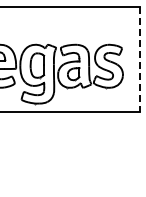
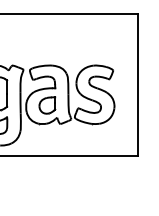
line: (140, 59) -> (138, 85), dashed -> solid

